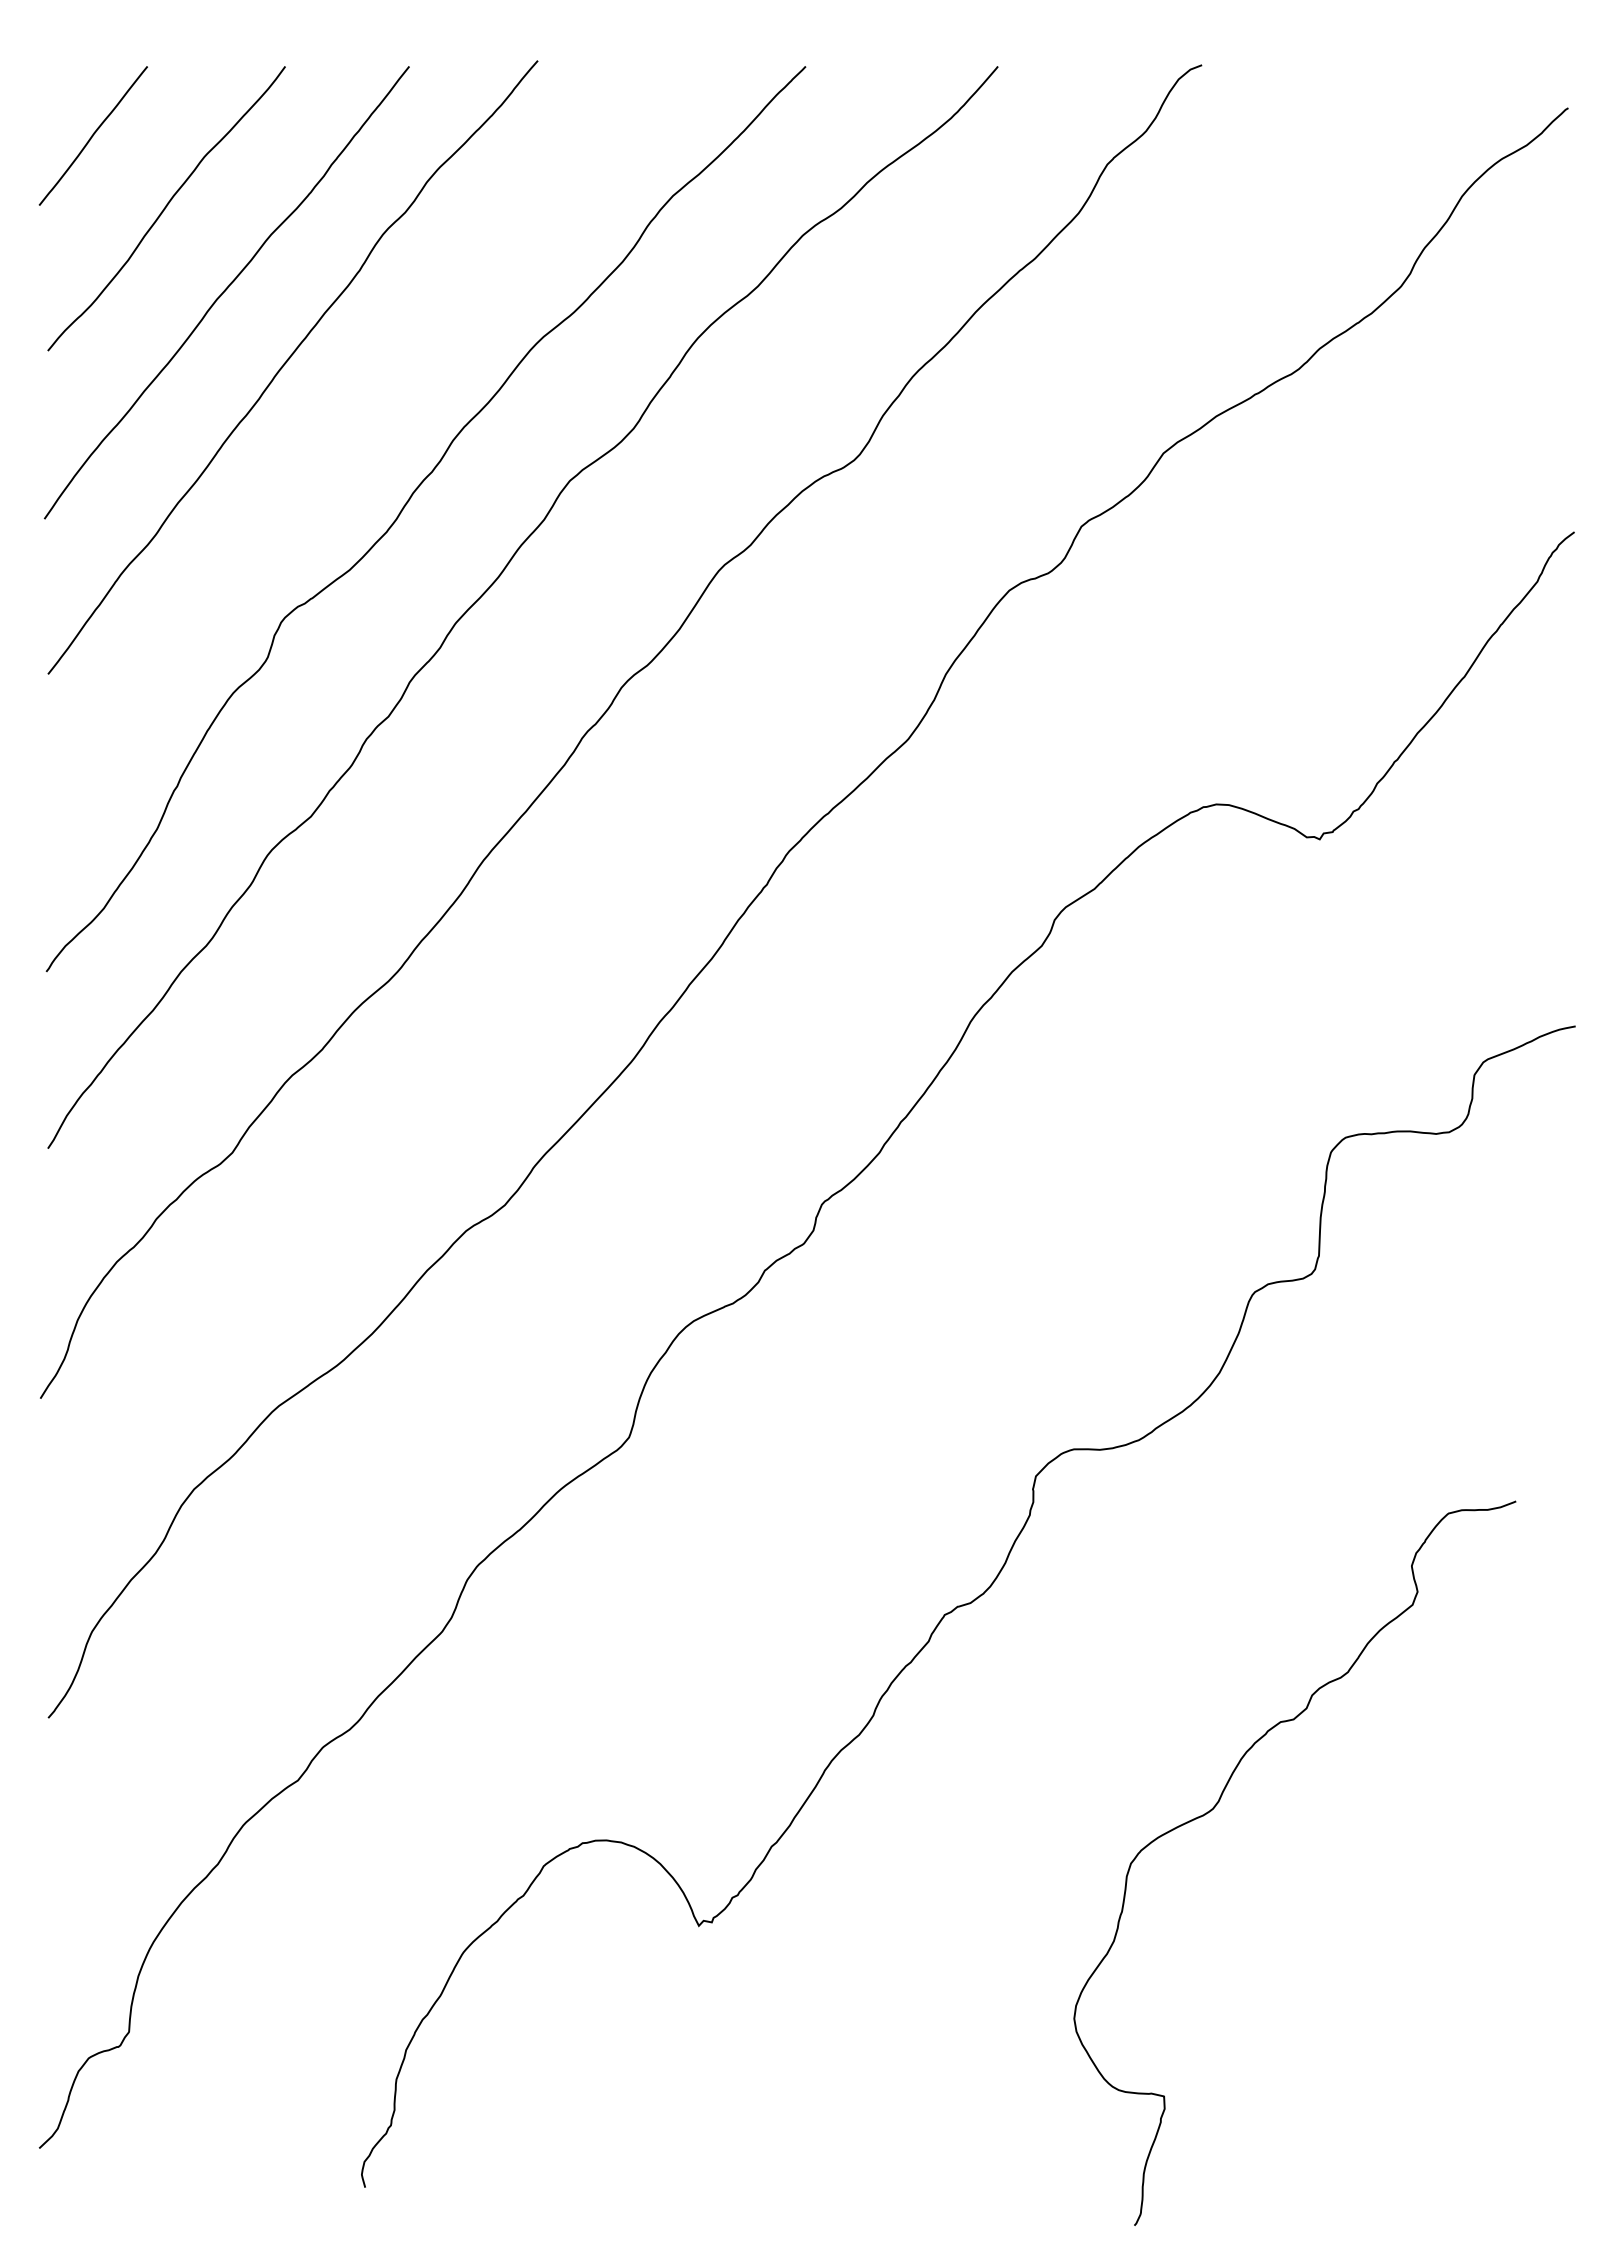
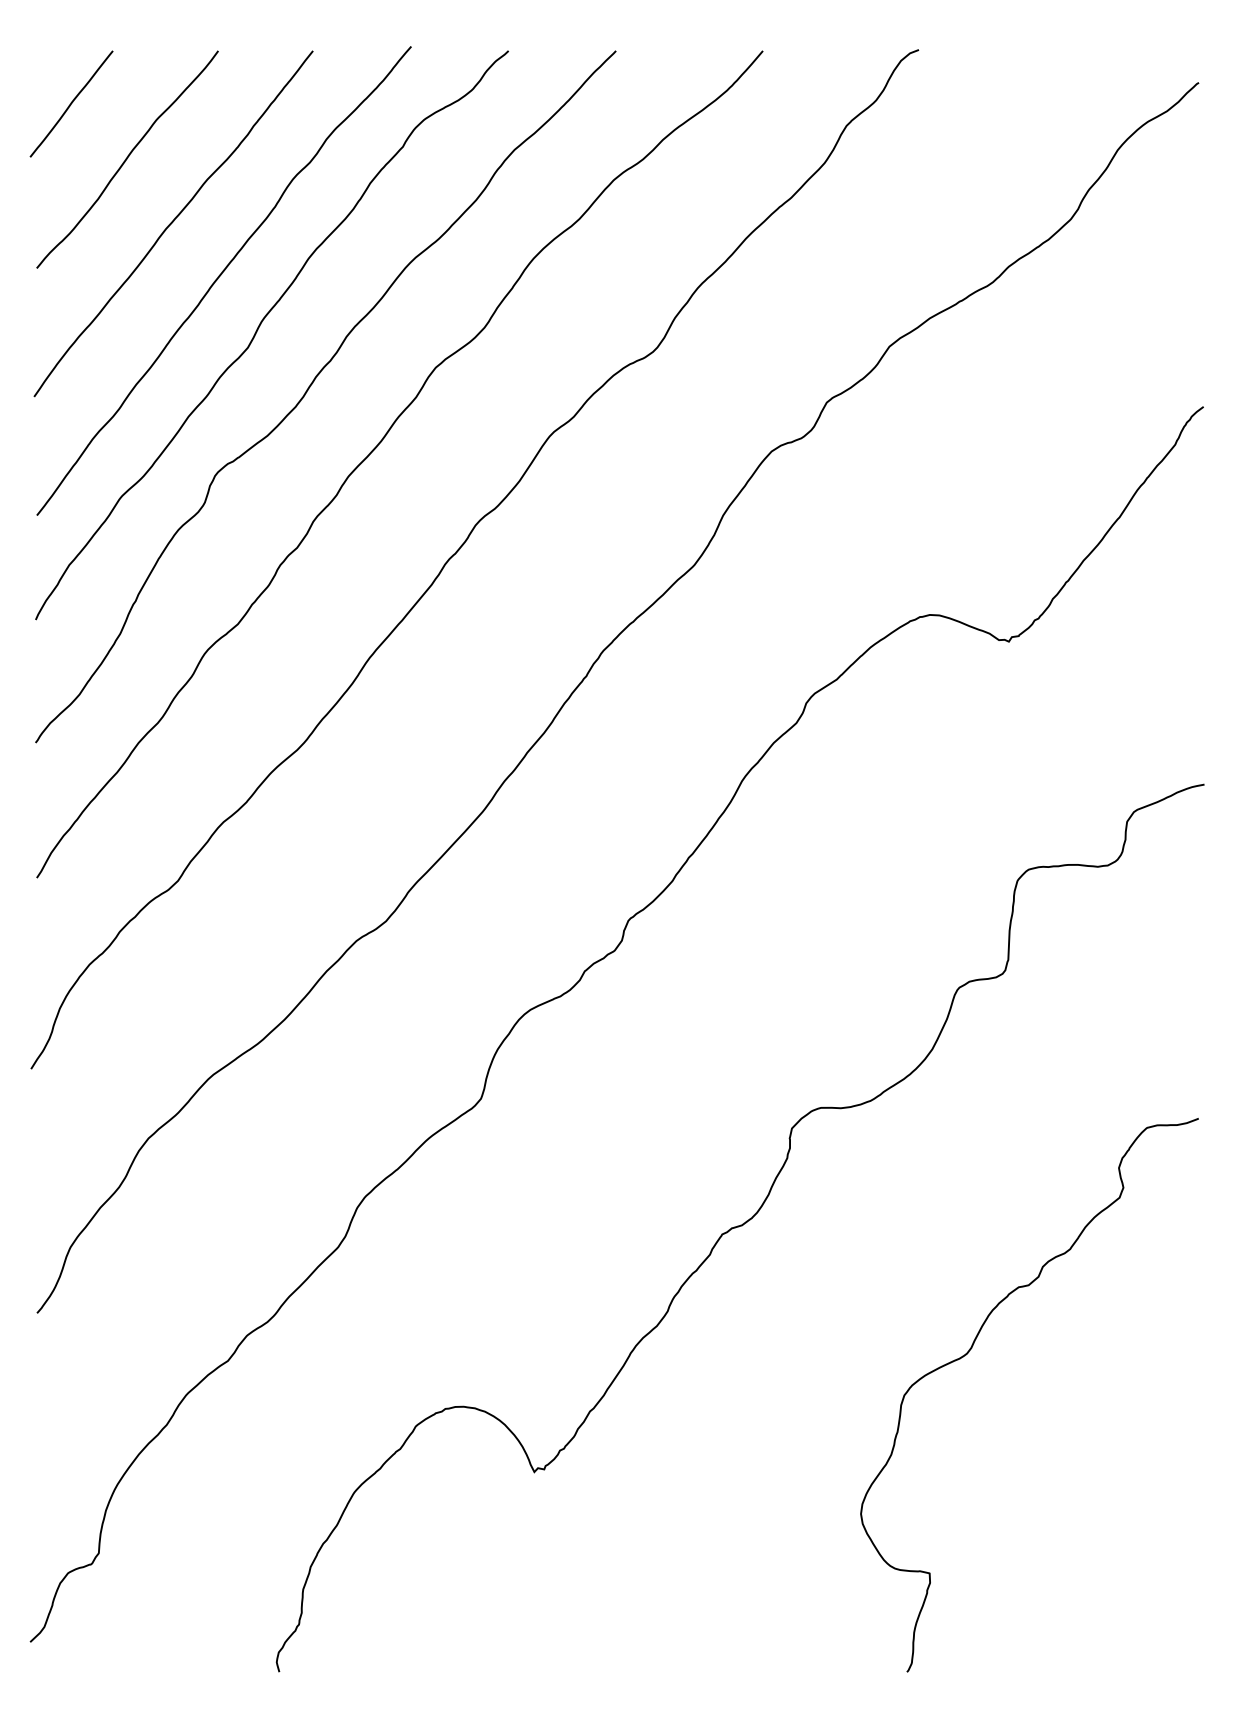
curve: (338, 429) -> (258, 328), added
curve: (1219, 1802) -> (972, 1348), moved

